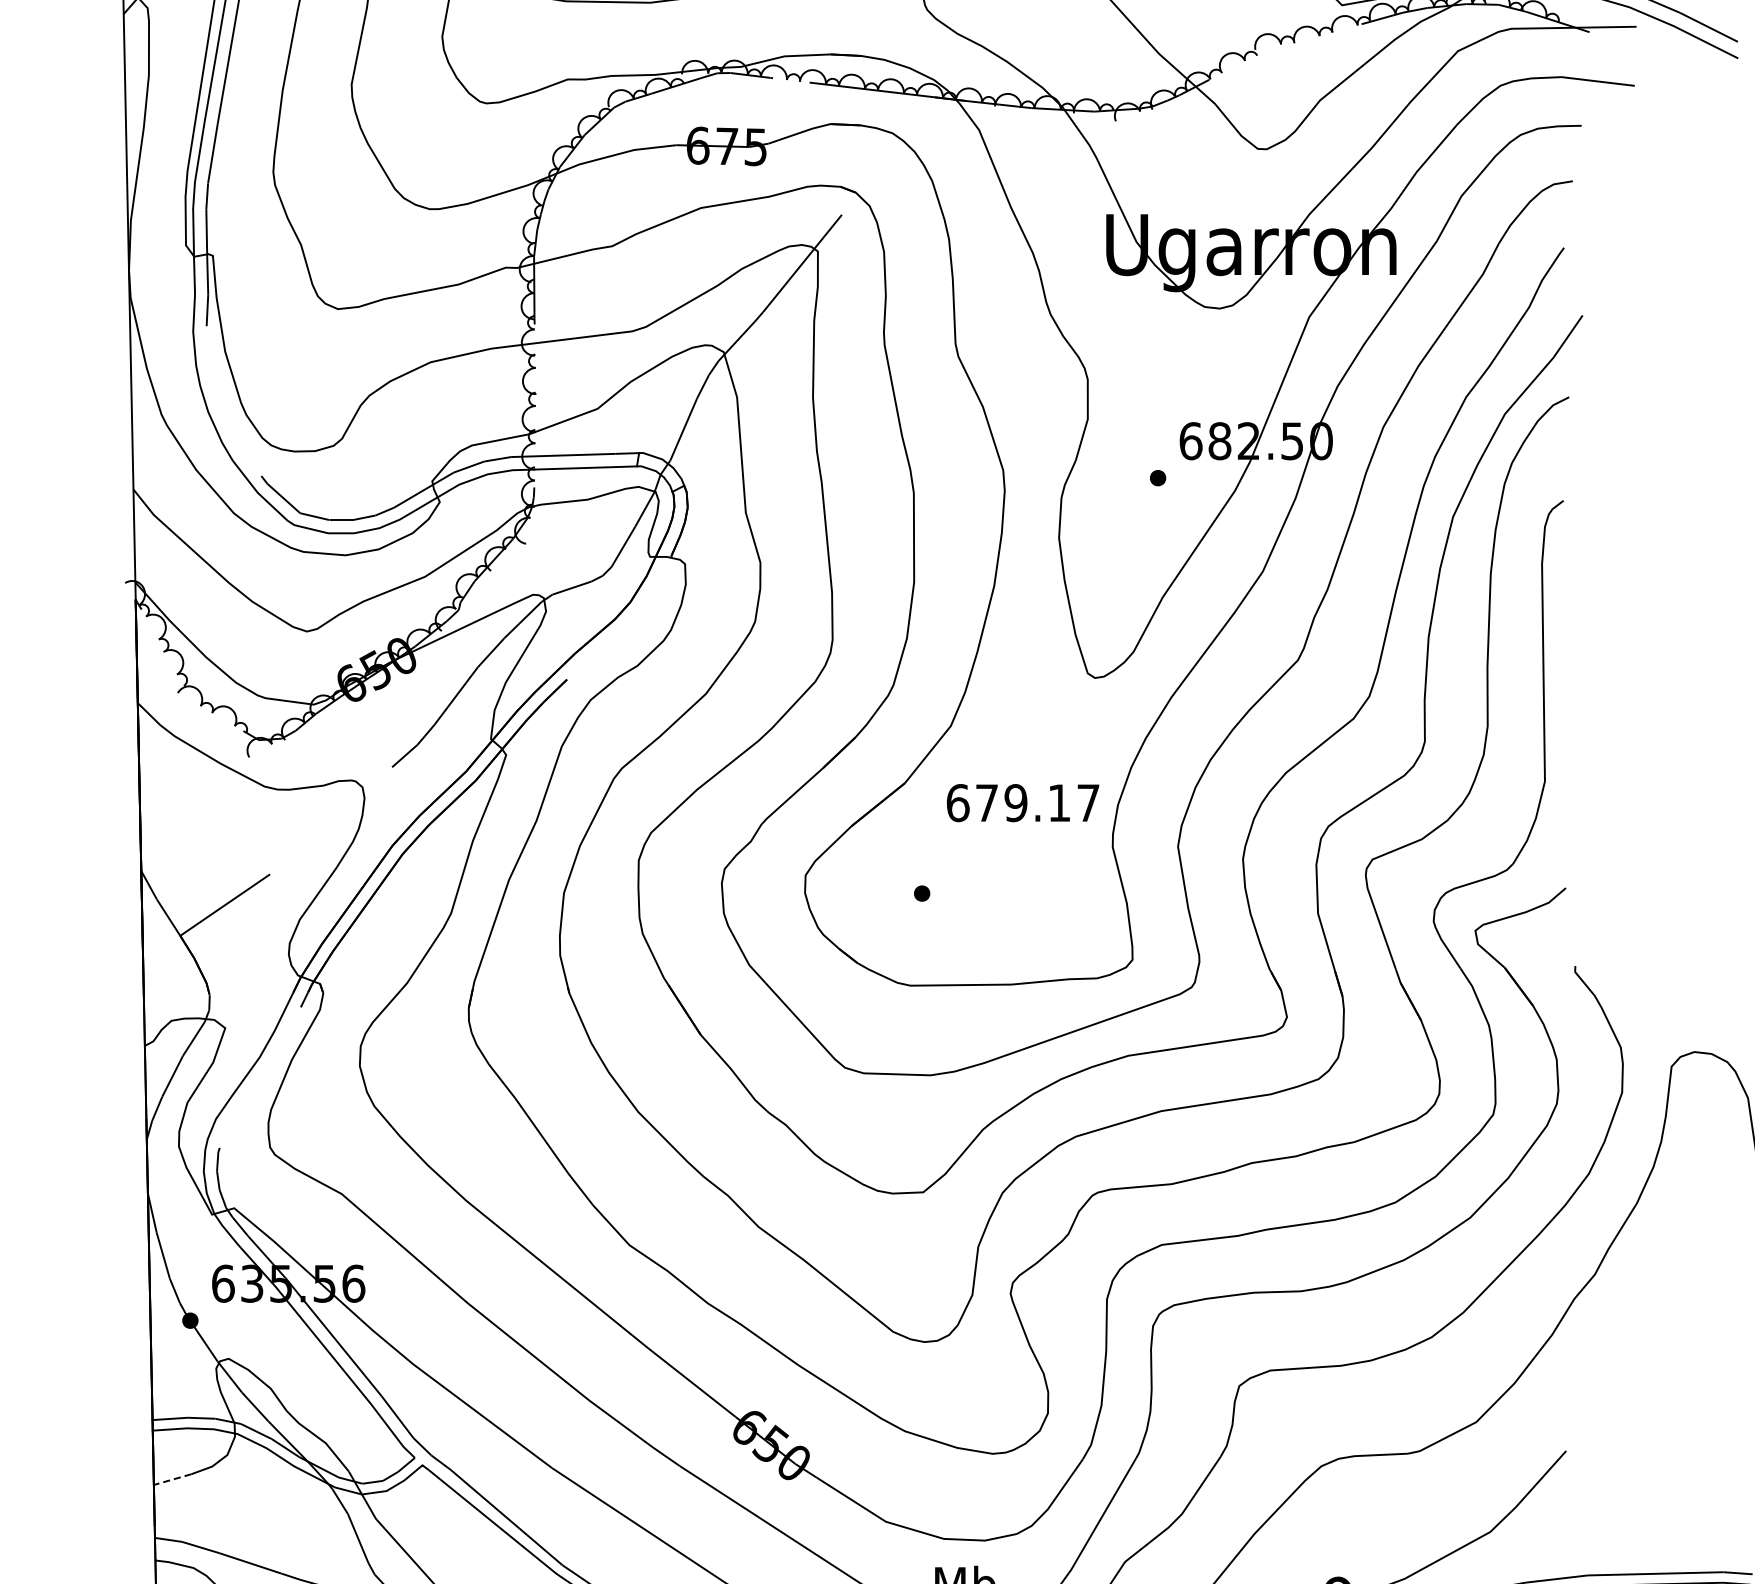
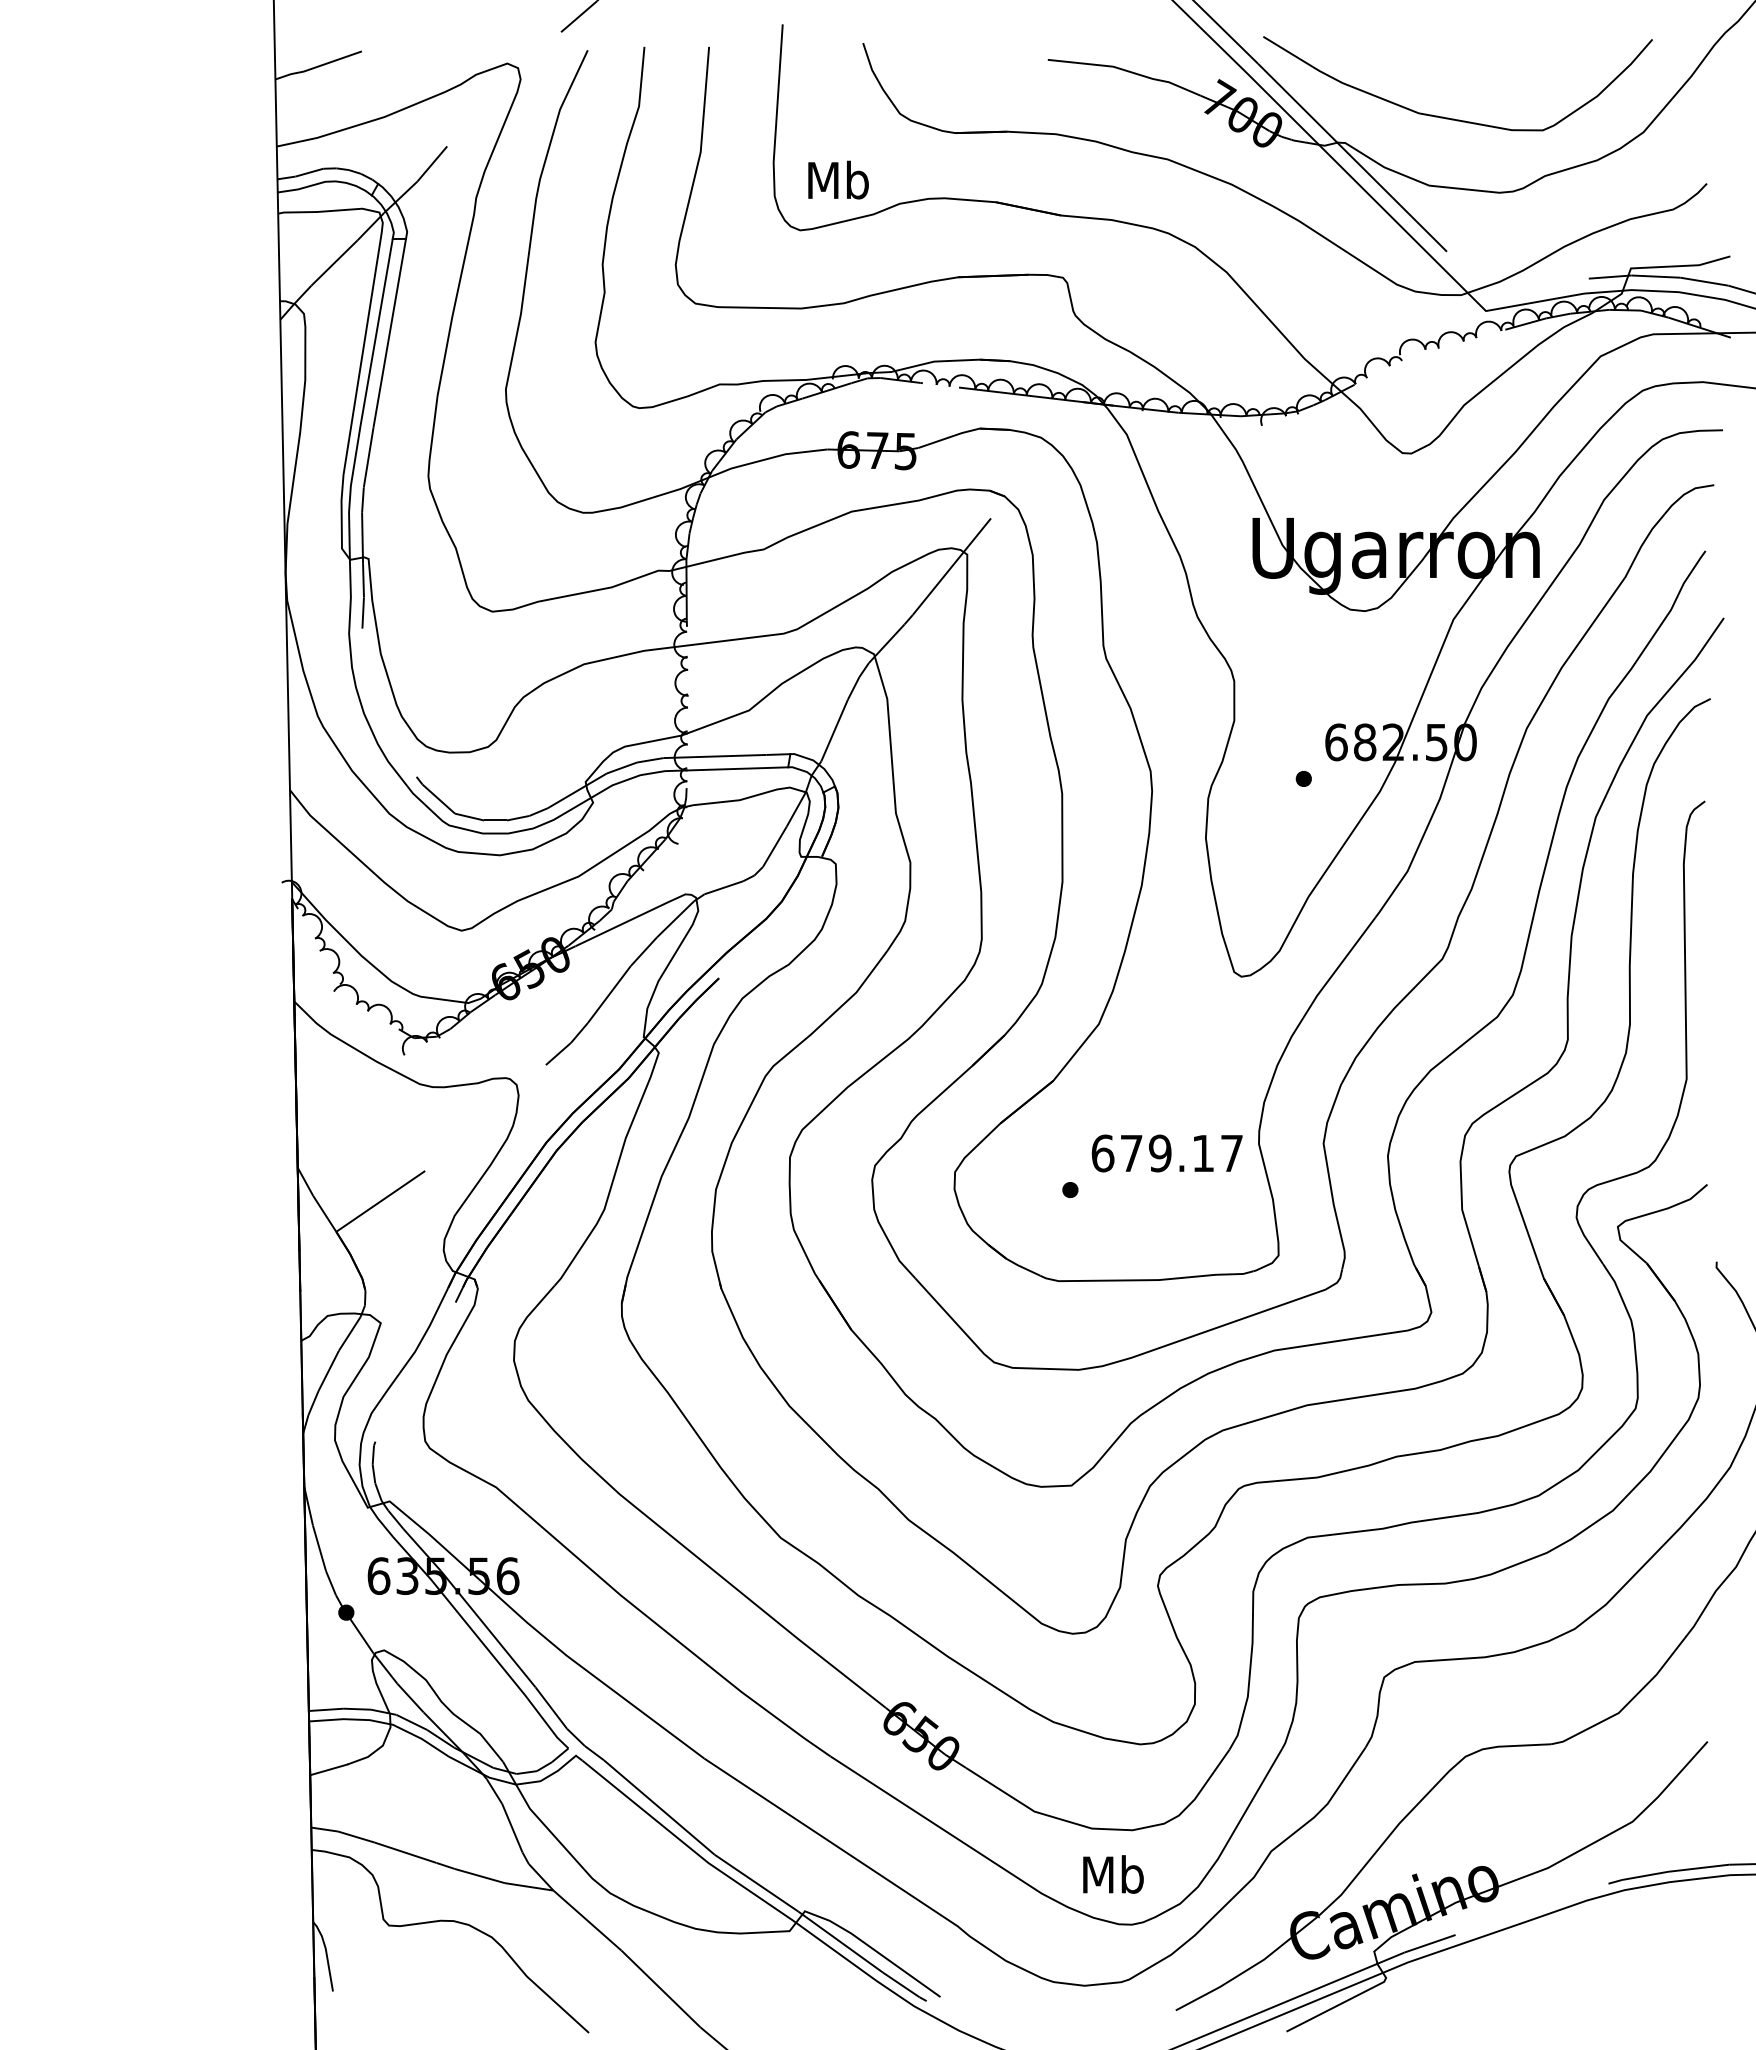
text: (1022, 803) -> (1166, 1153), moved
line: (172, 1480) -> (328, 1770), dashed -> solid

